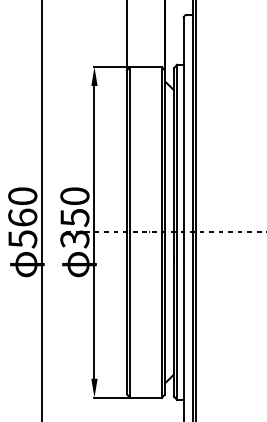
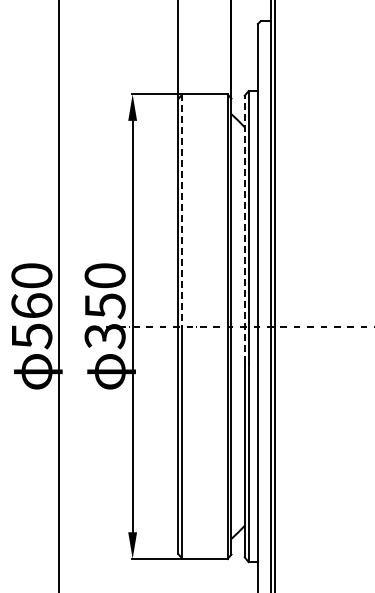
line: (129, 149) -> (182, 210), solid -> dashed
line: (174, 163) -> (244, 229), solid -> dashed

